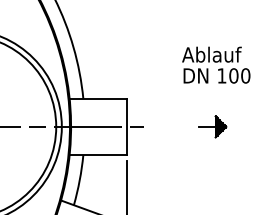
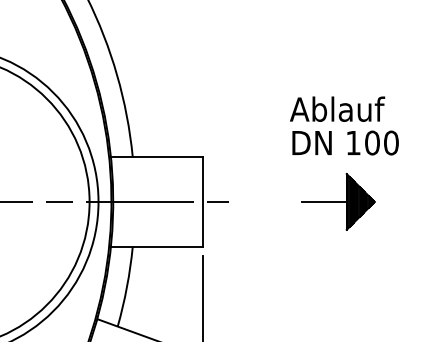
text: (216, 64) -> (344, 124), moved
part: (212, 126) -> (338, 201), size x1.67

